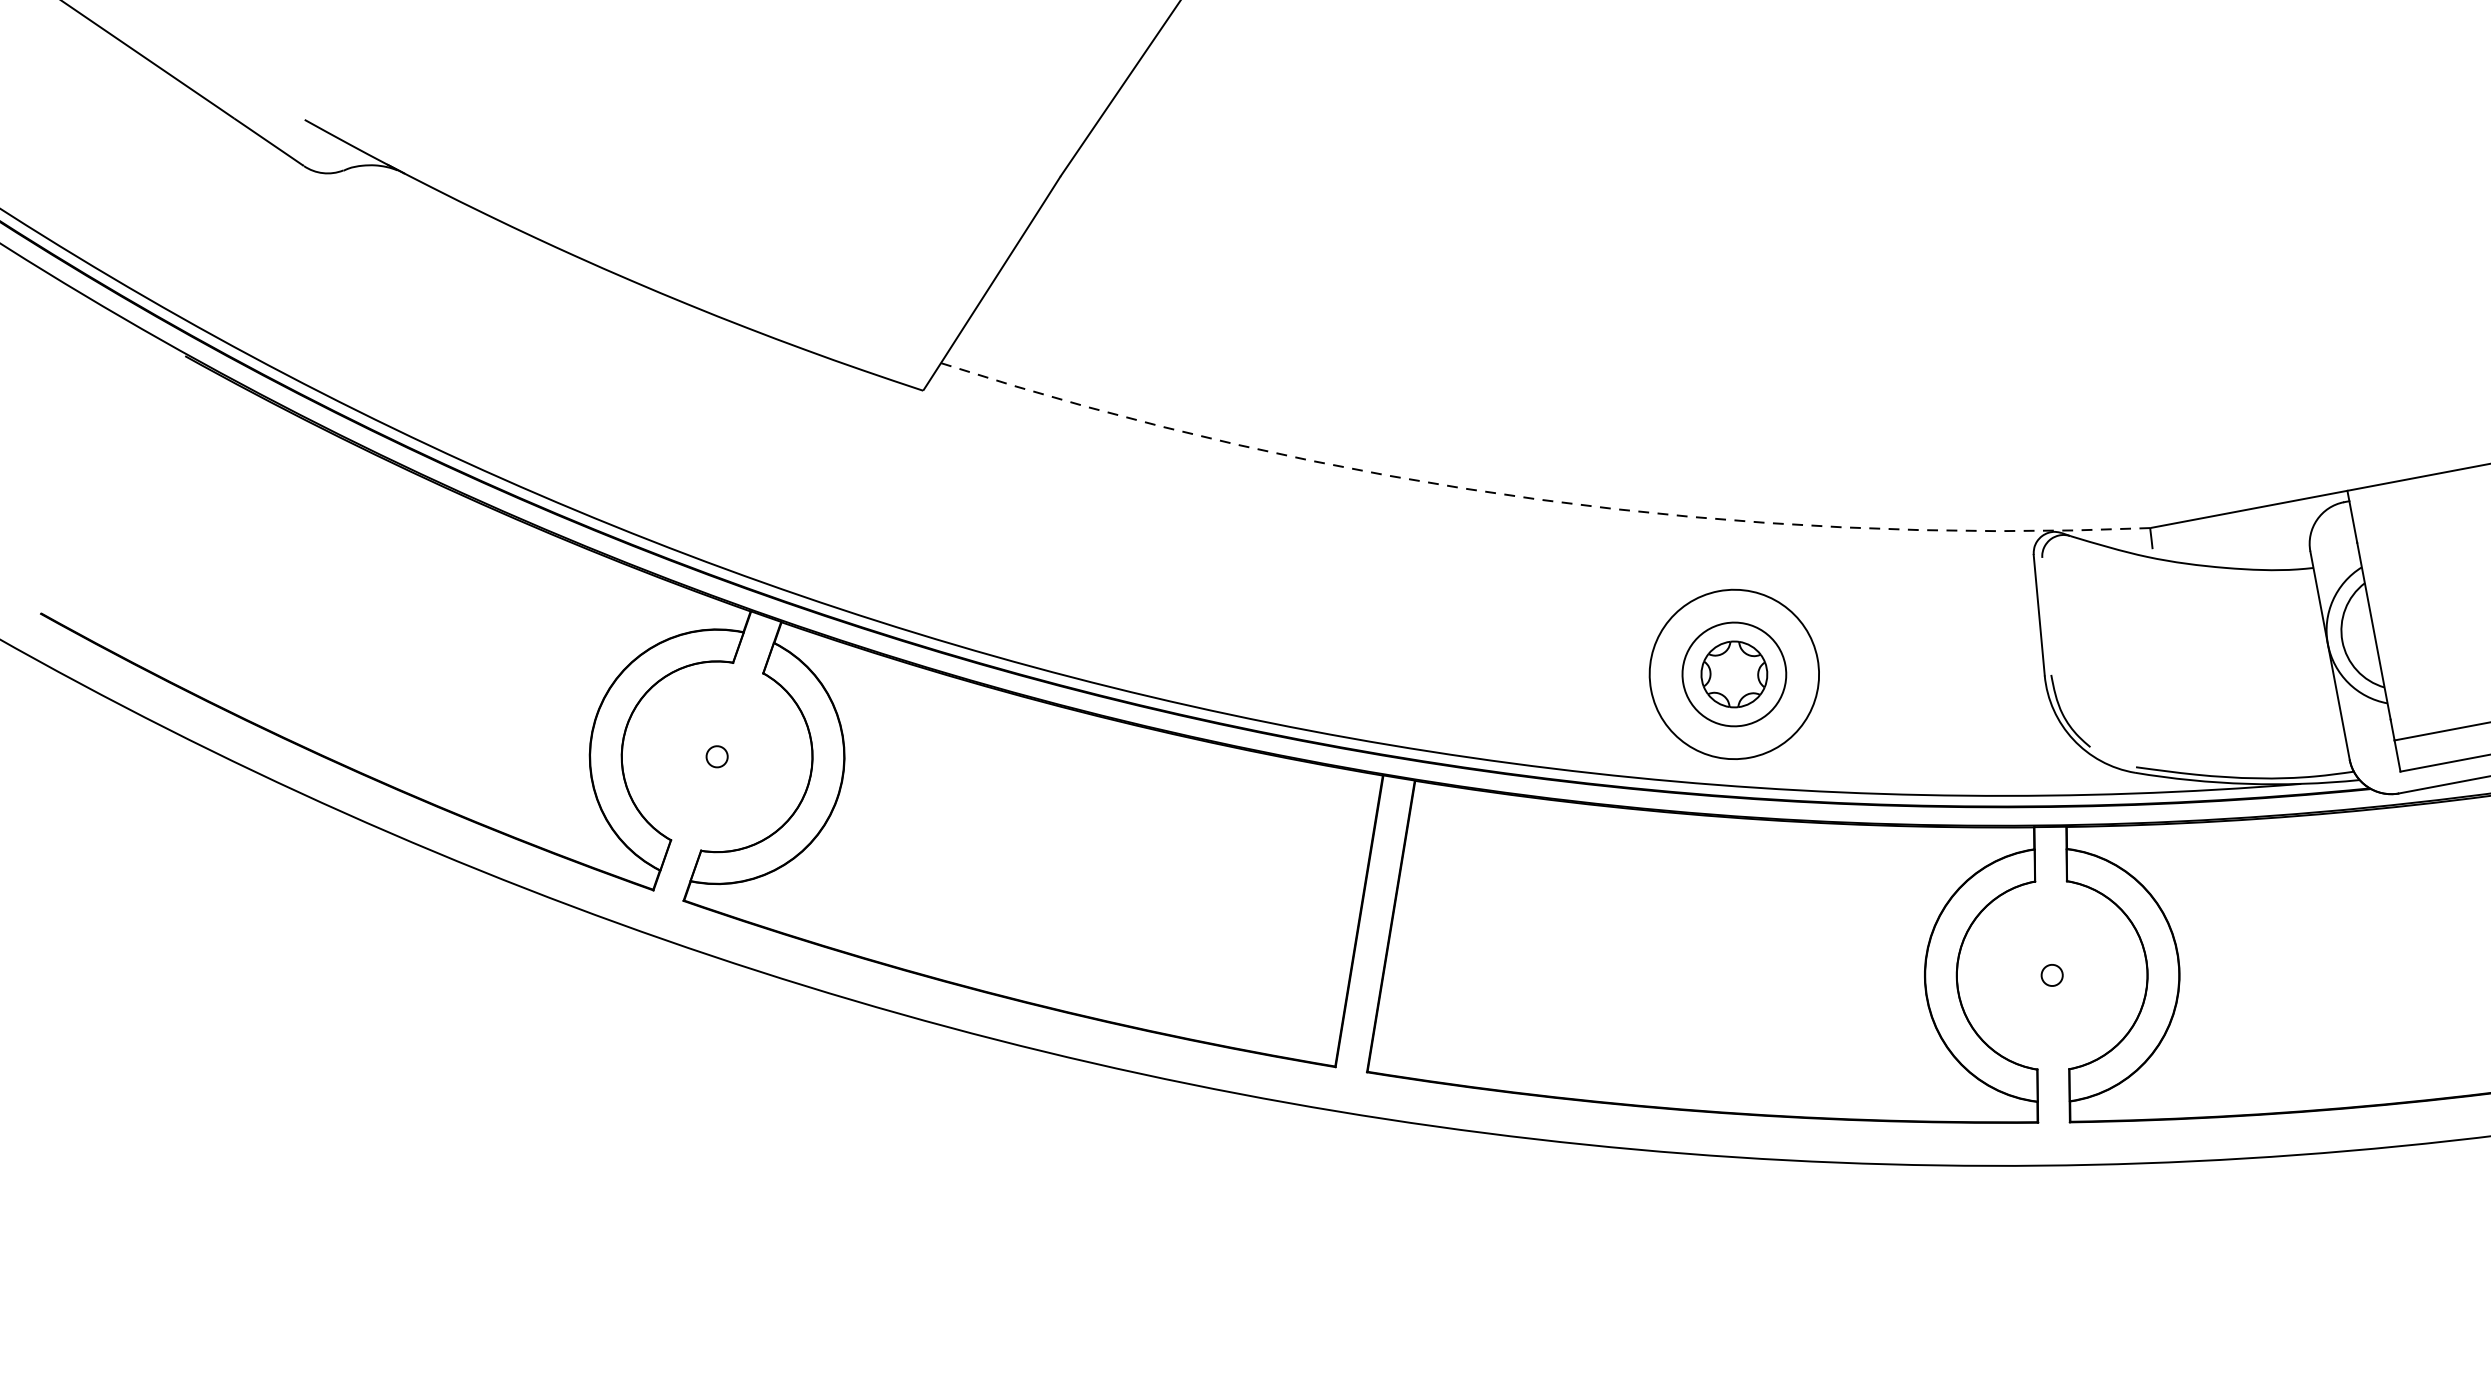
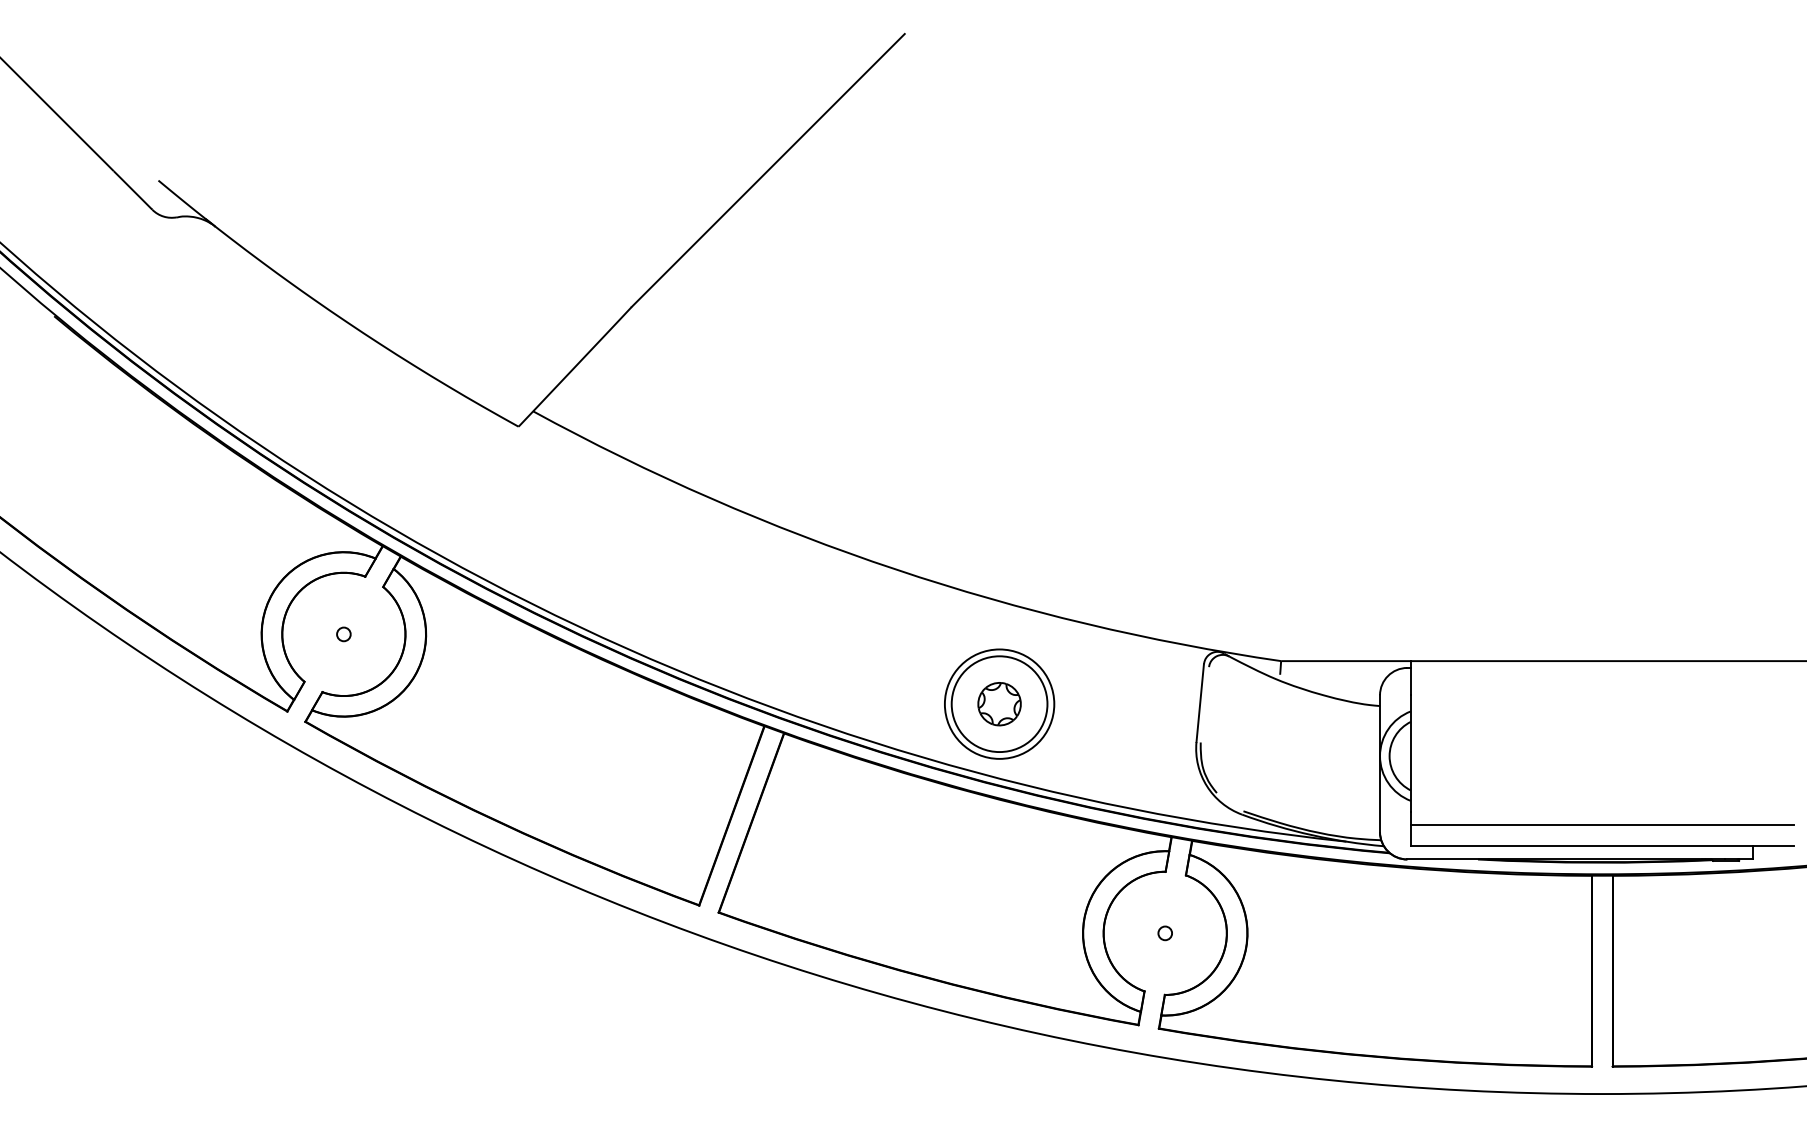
arc: (1538, 499) -> (896, 569), dashed -> solid
circle: (1734, 674) -> (999, 704), size x1.43

